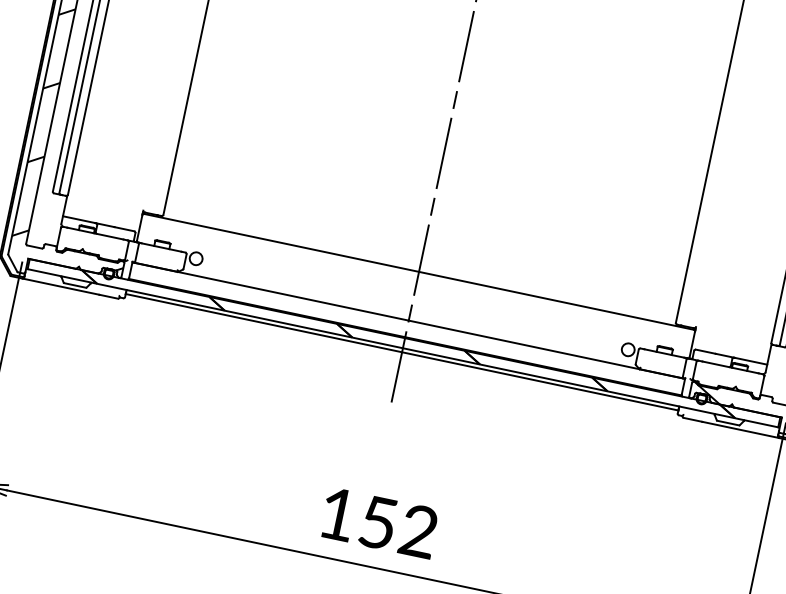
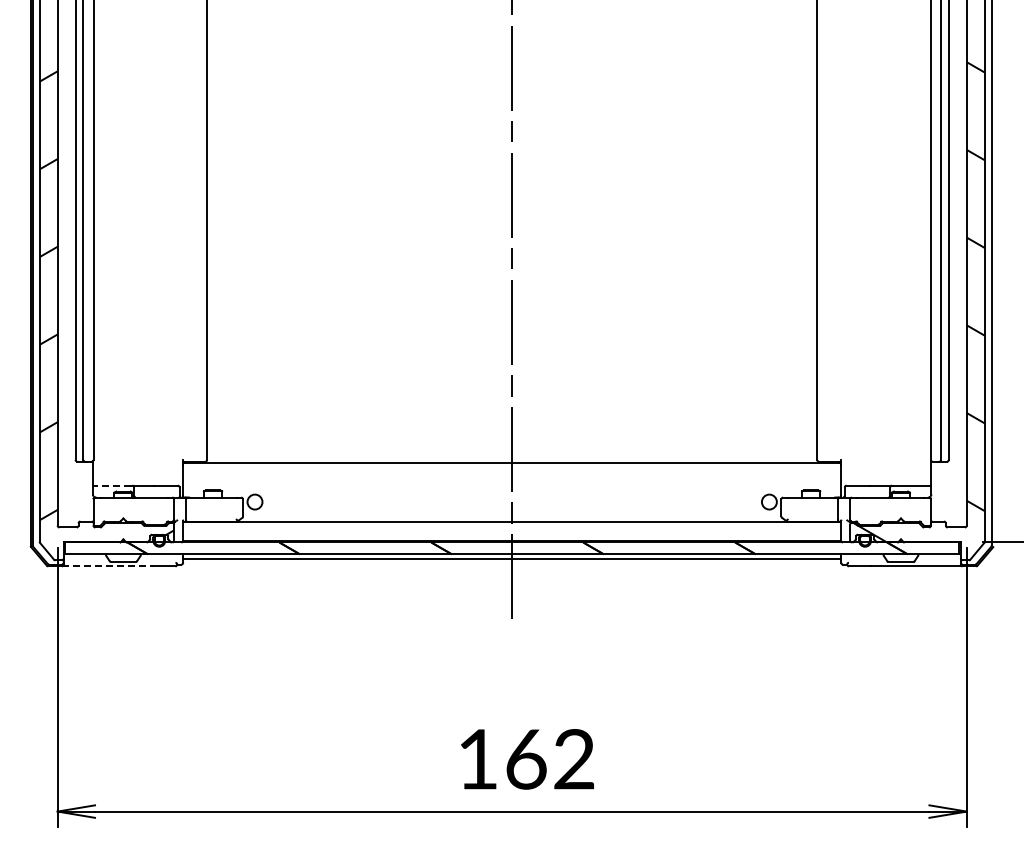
line: (78, 219) -> (111, 485), solid -> dashed
line: (60, 286) -> (107, 566), solid -> dashed
text: (378, 523) -> (526, 759), 152 -> 162

